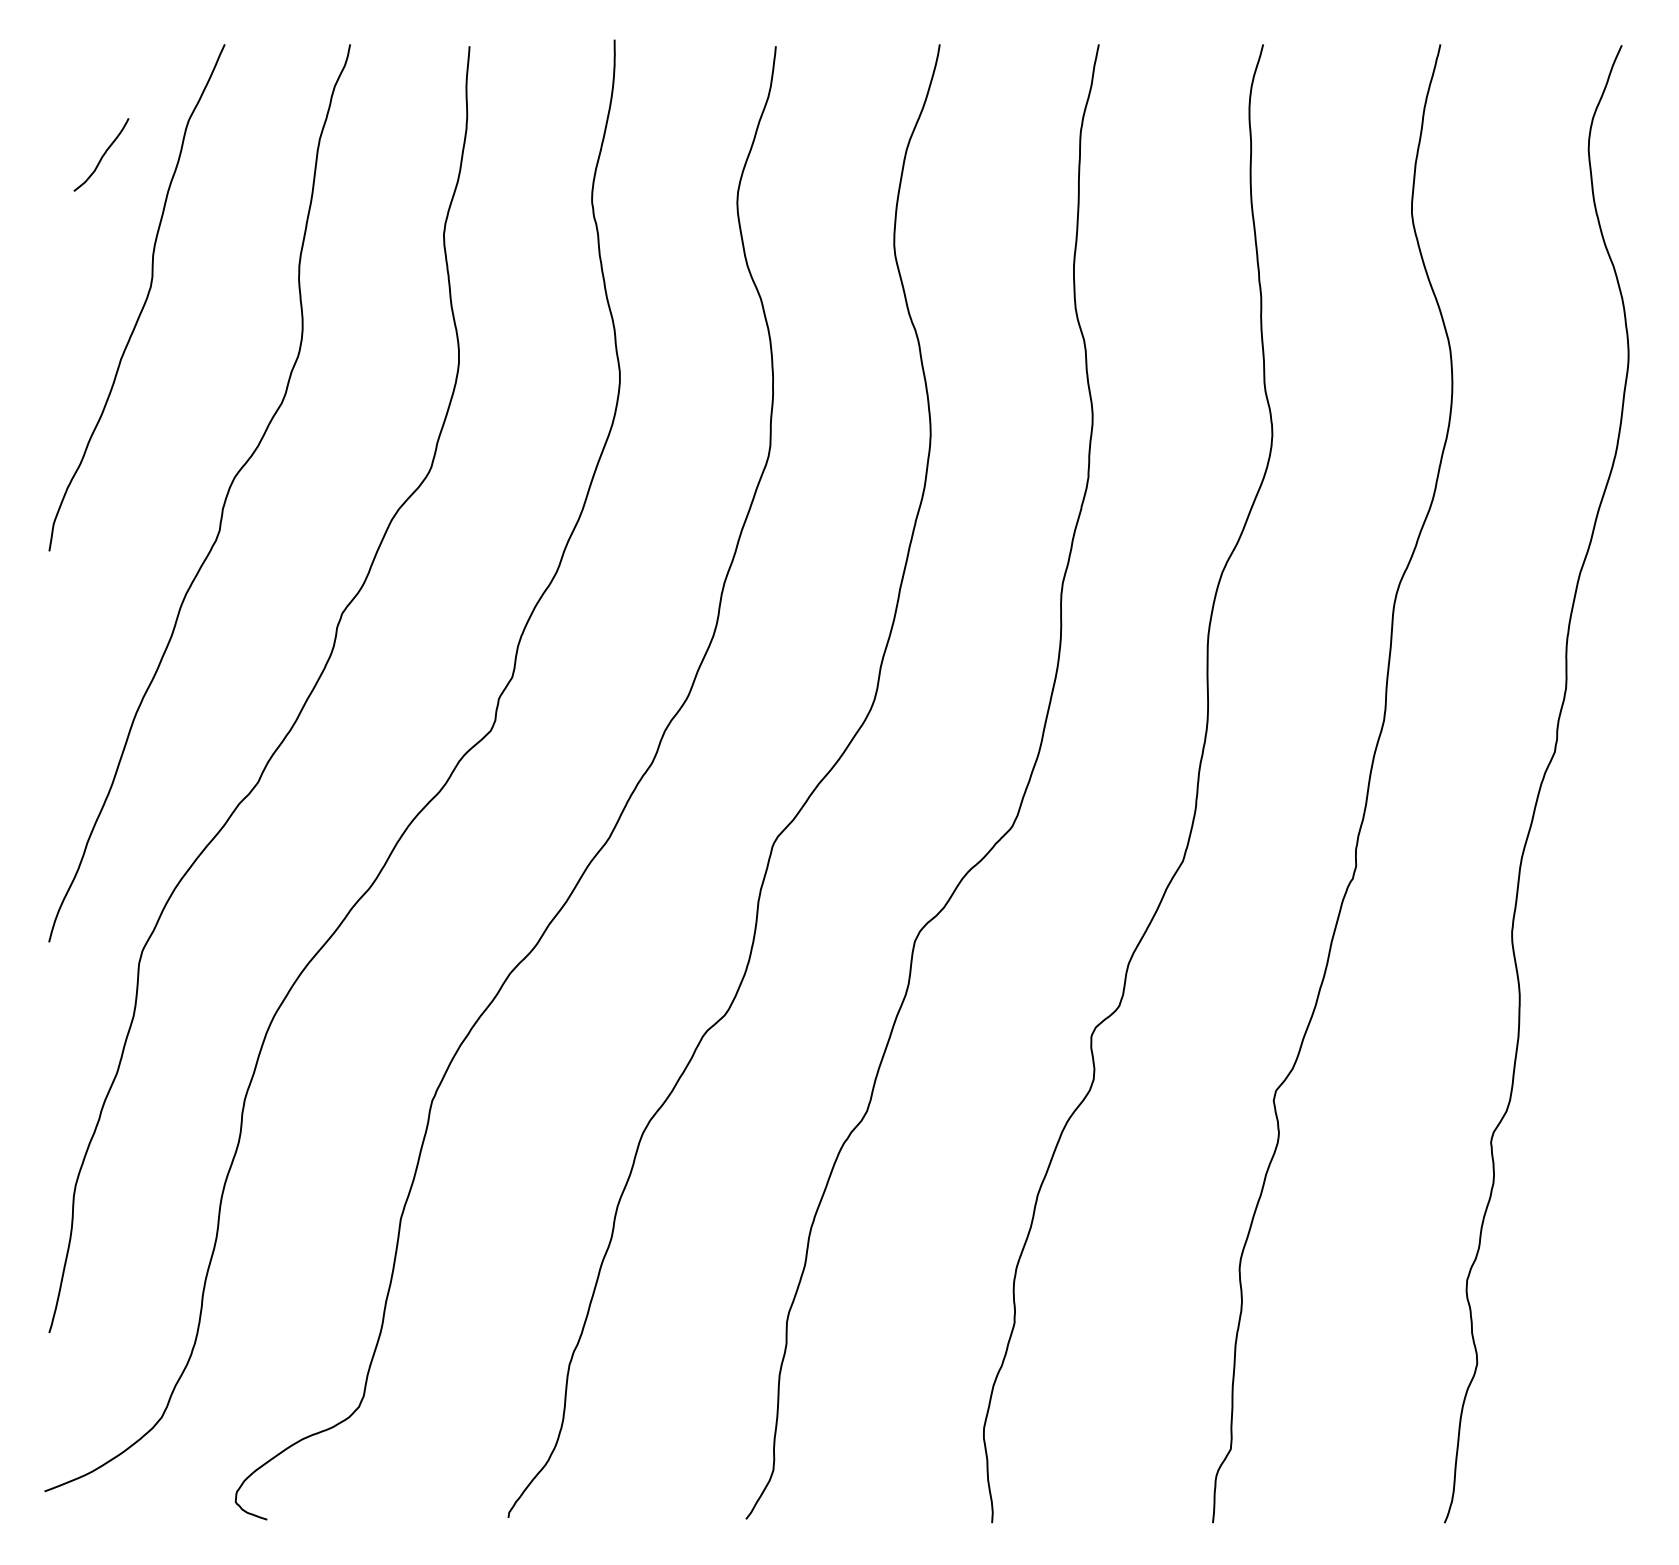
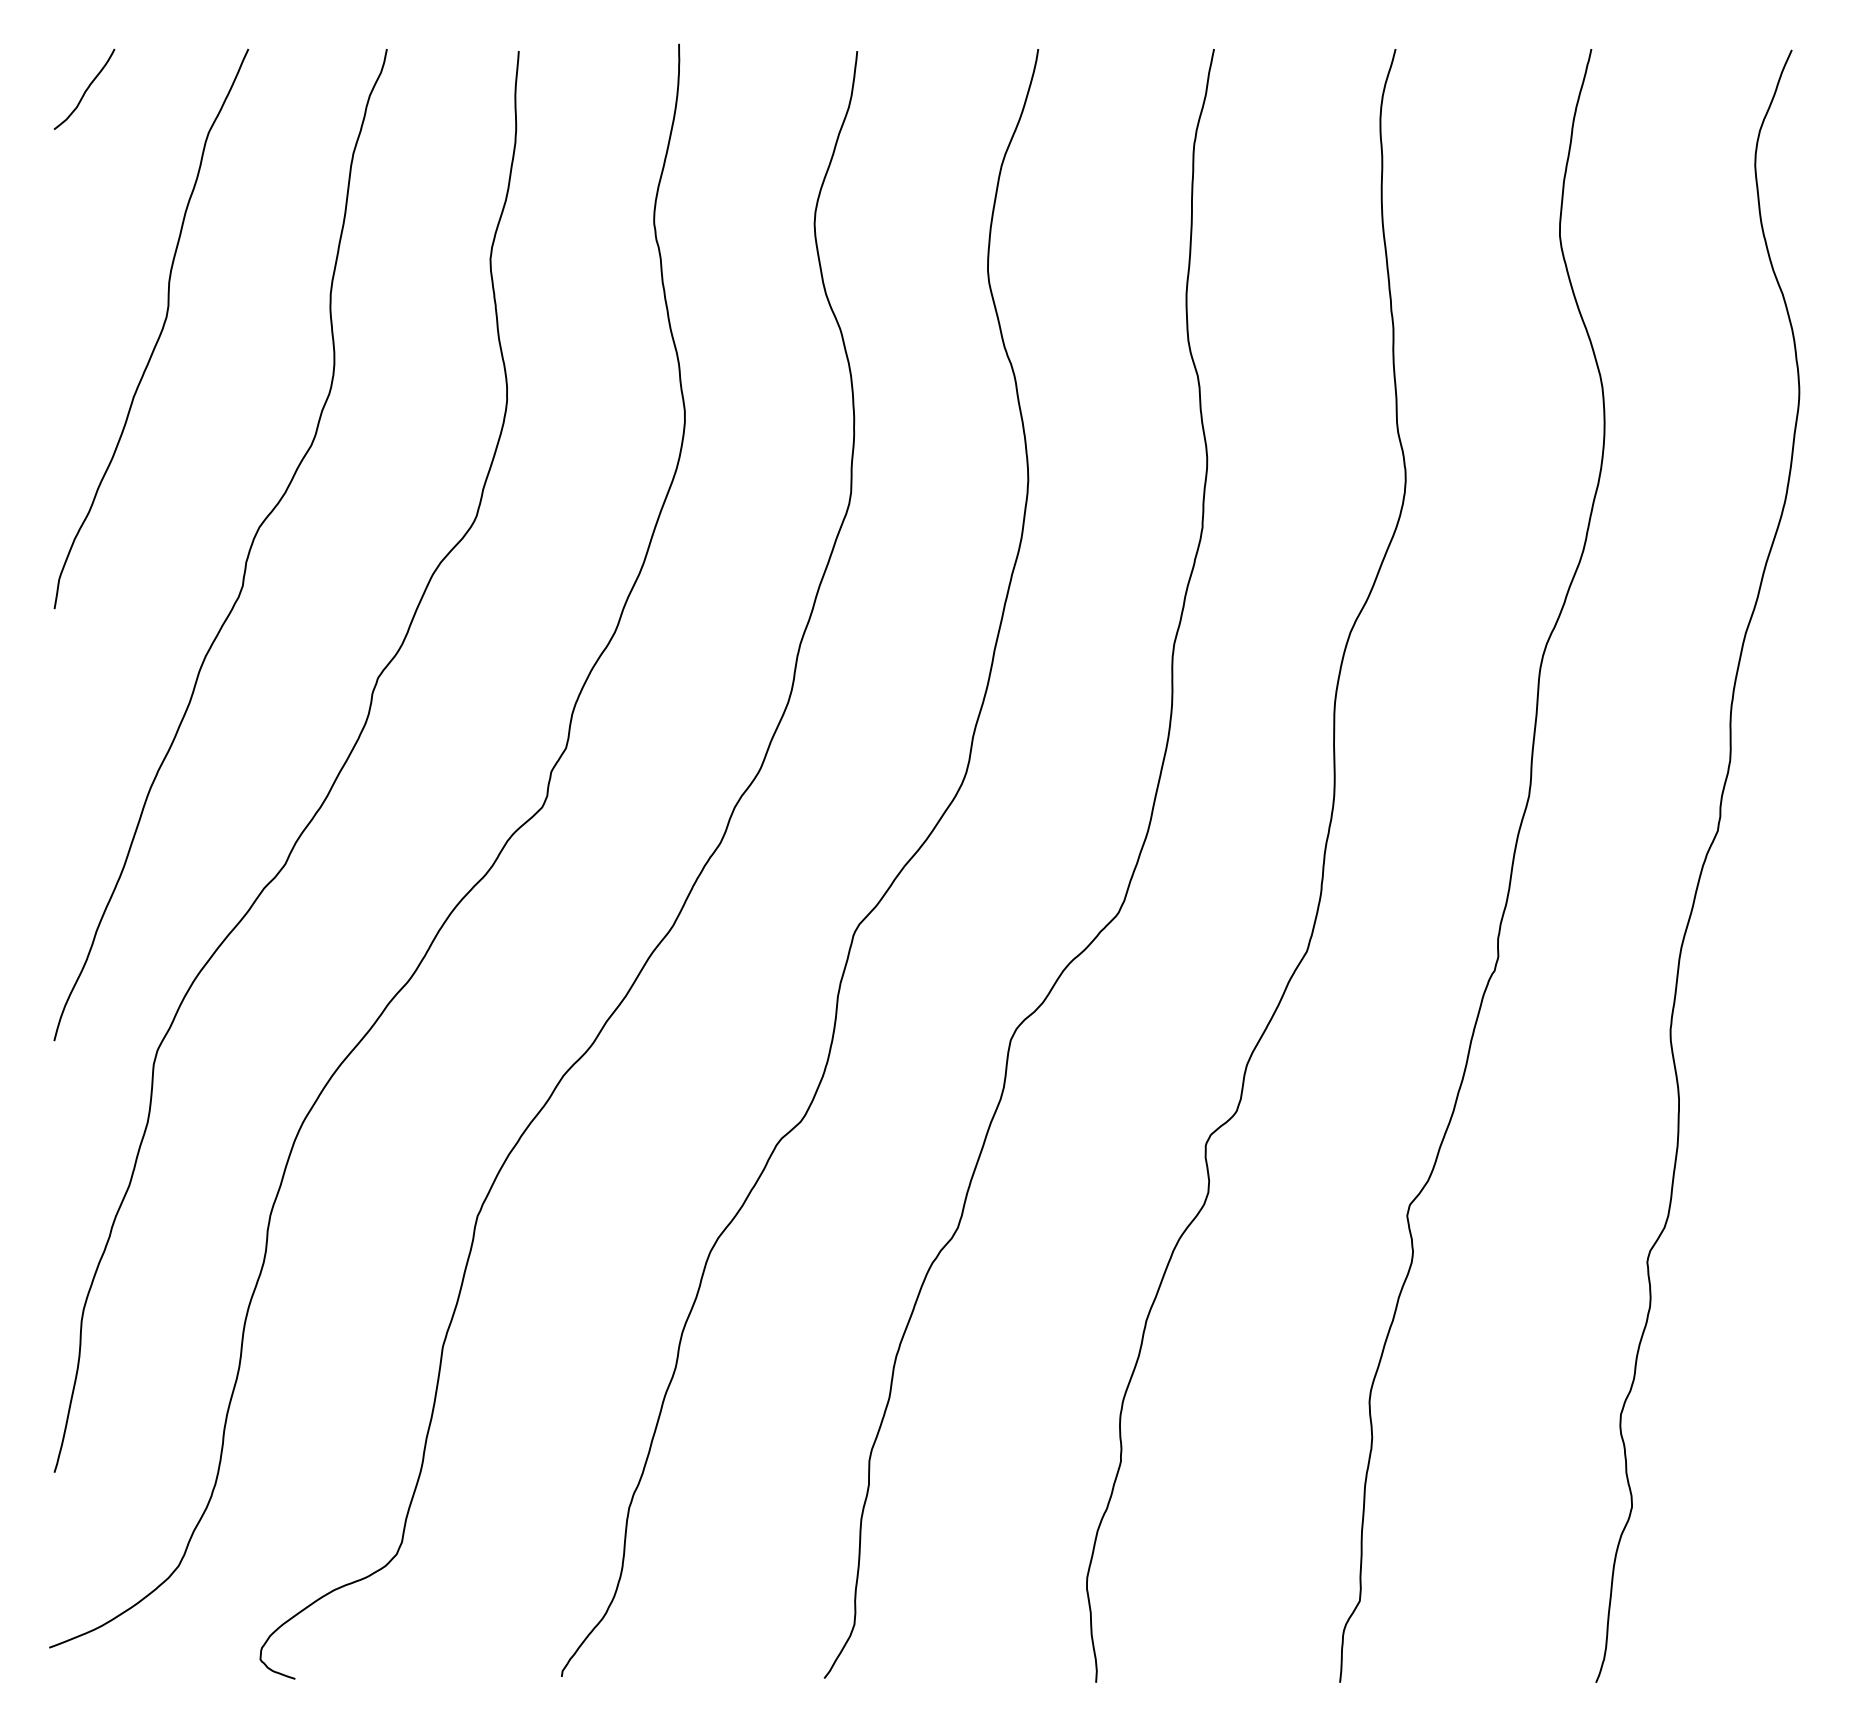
curve: (102, 154) -> (85, 88), moved

